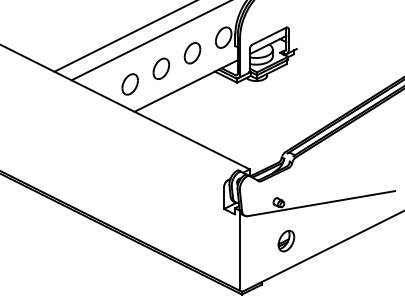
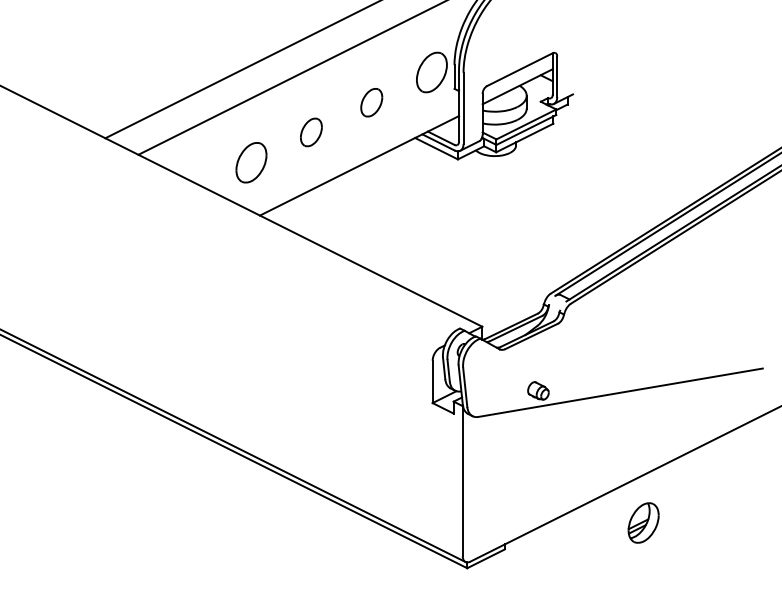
part: (192, 53) -> (371, 103), size x0.7
part: (160, 68) -> (309, 131), size x0.7
part: (286, 241) -> (643, 523), moved

